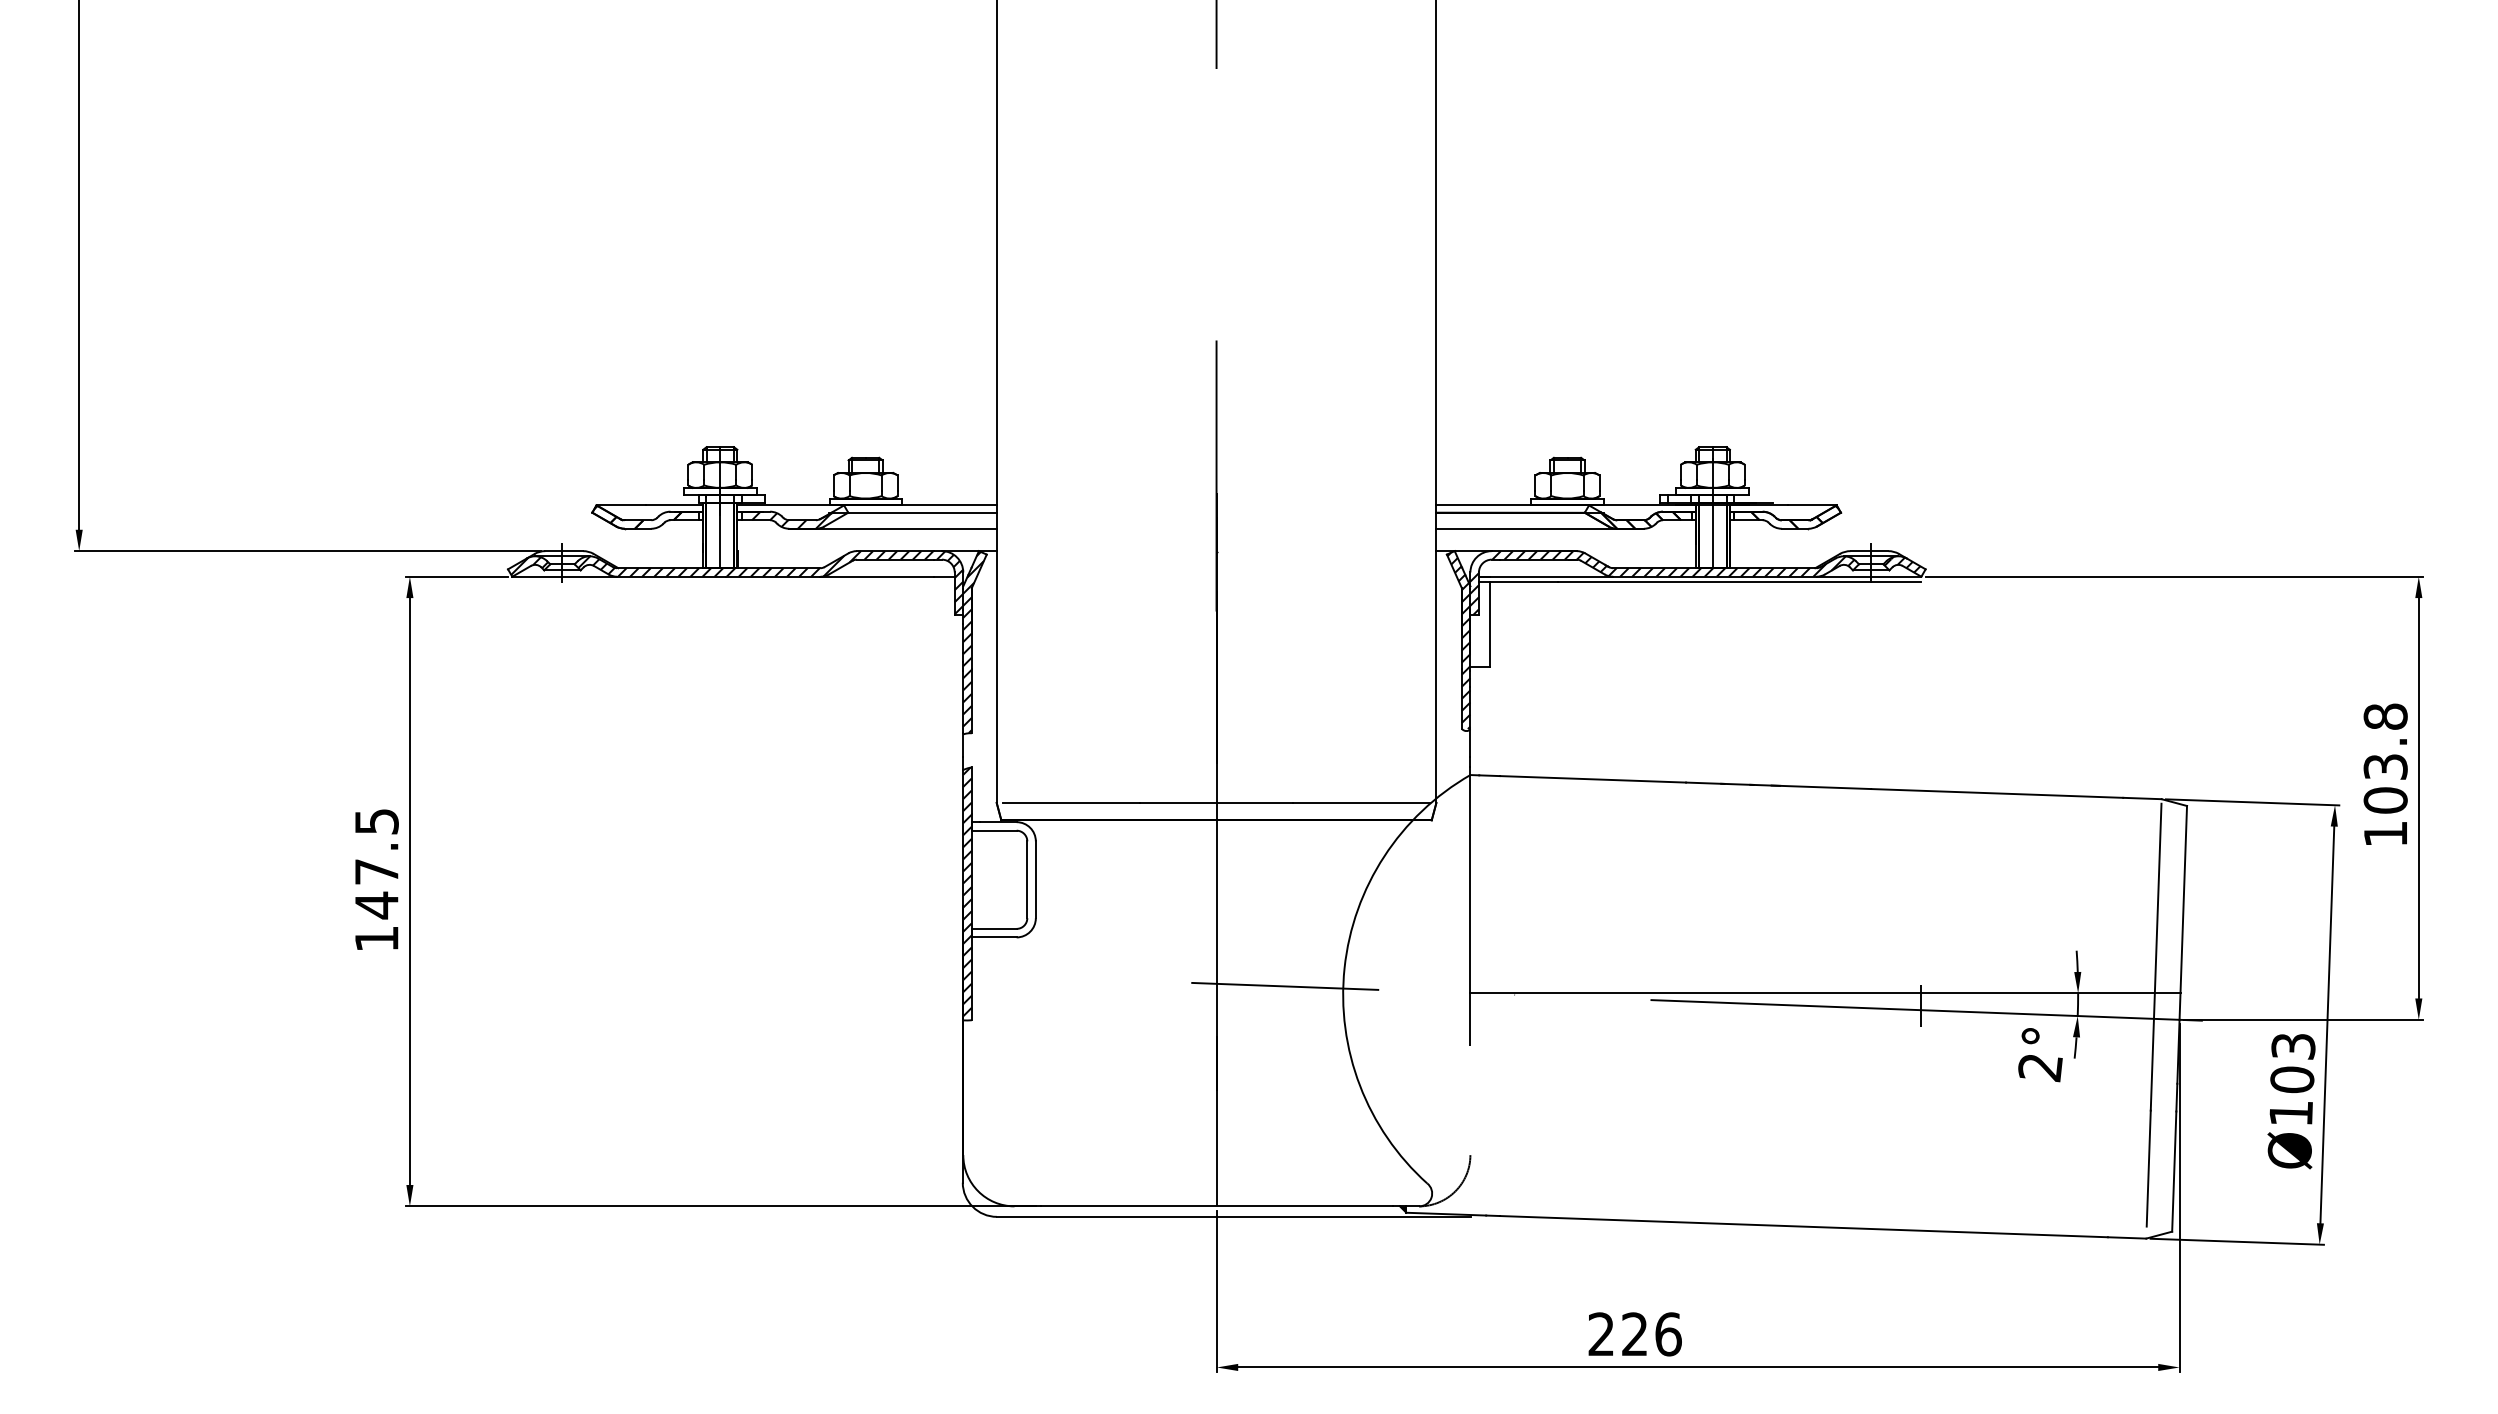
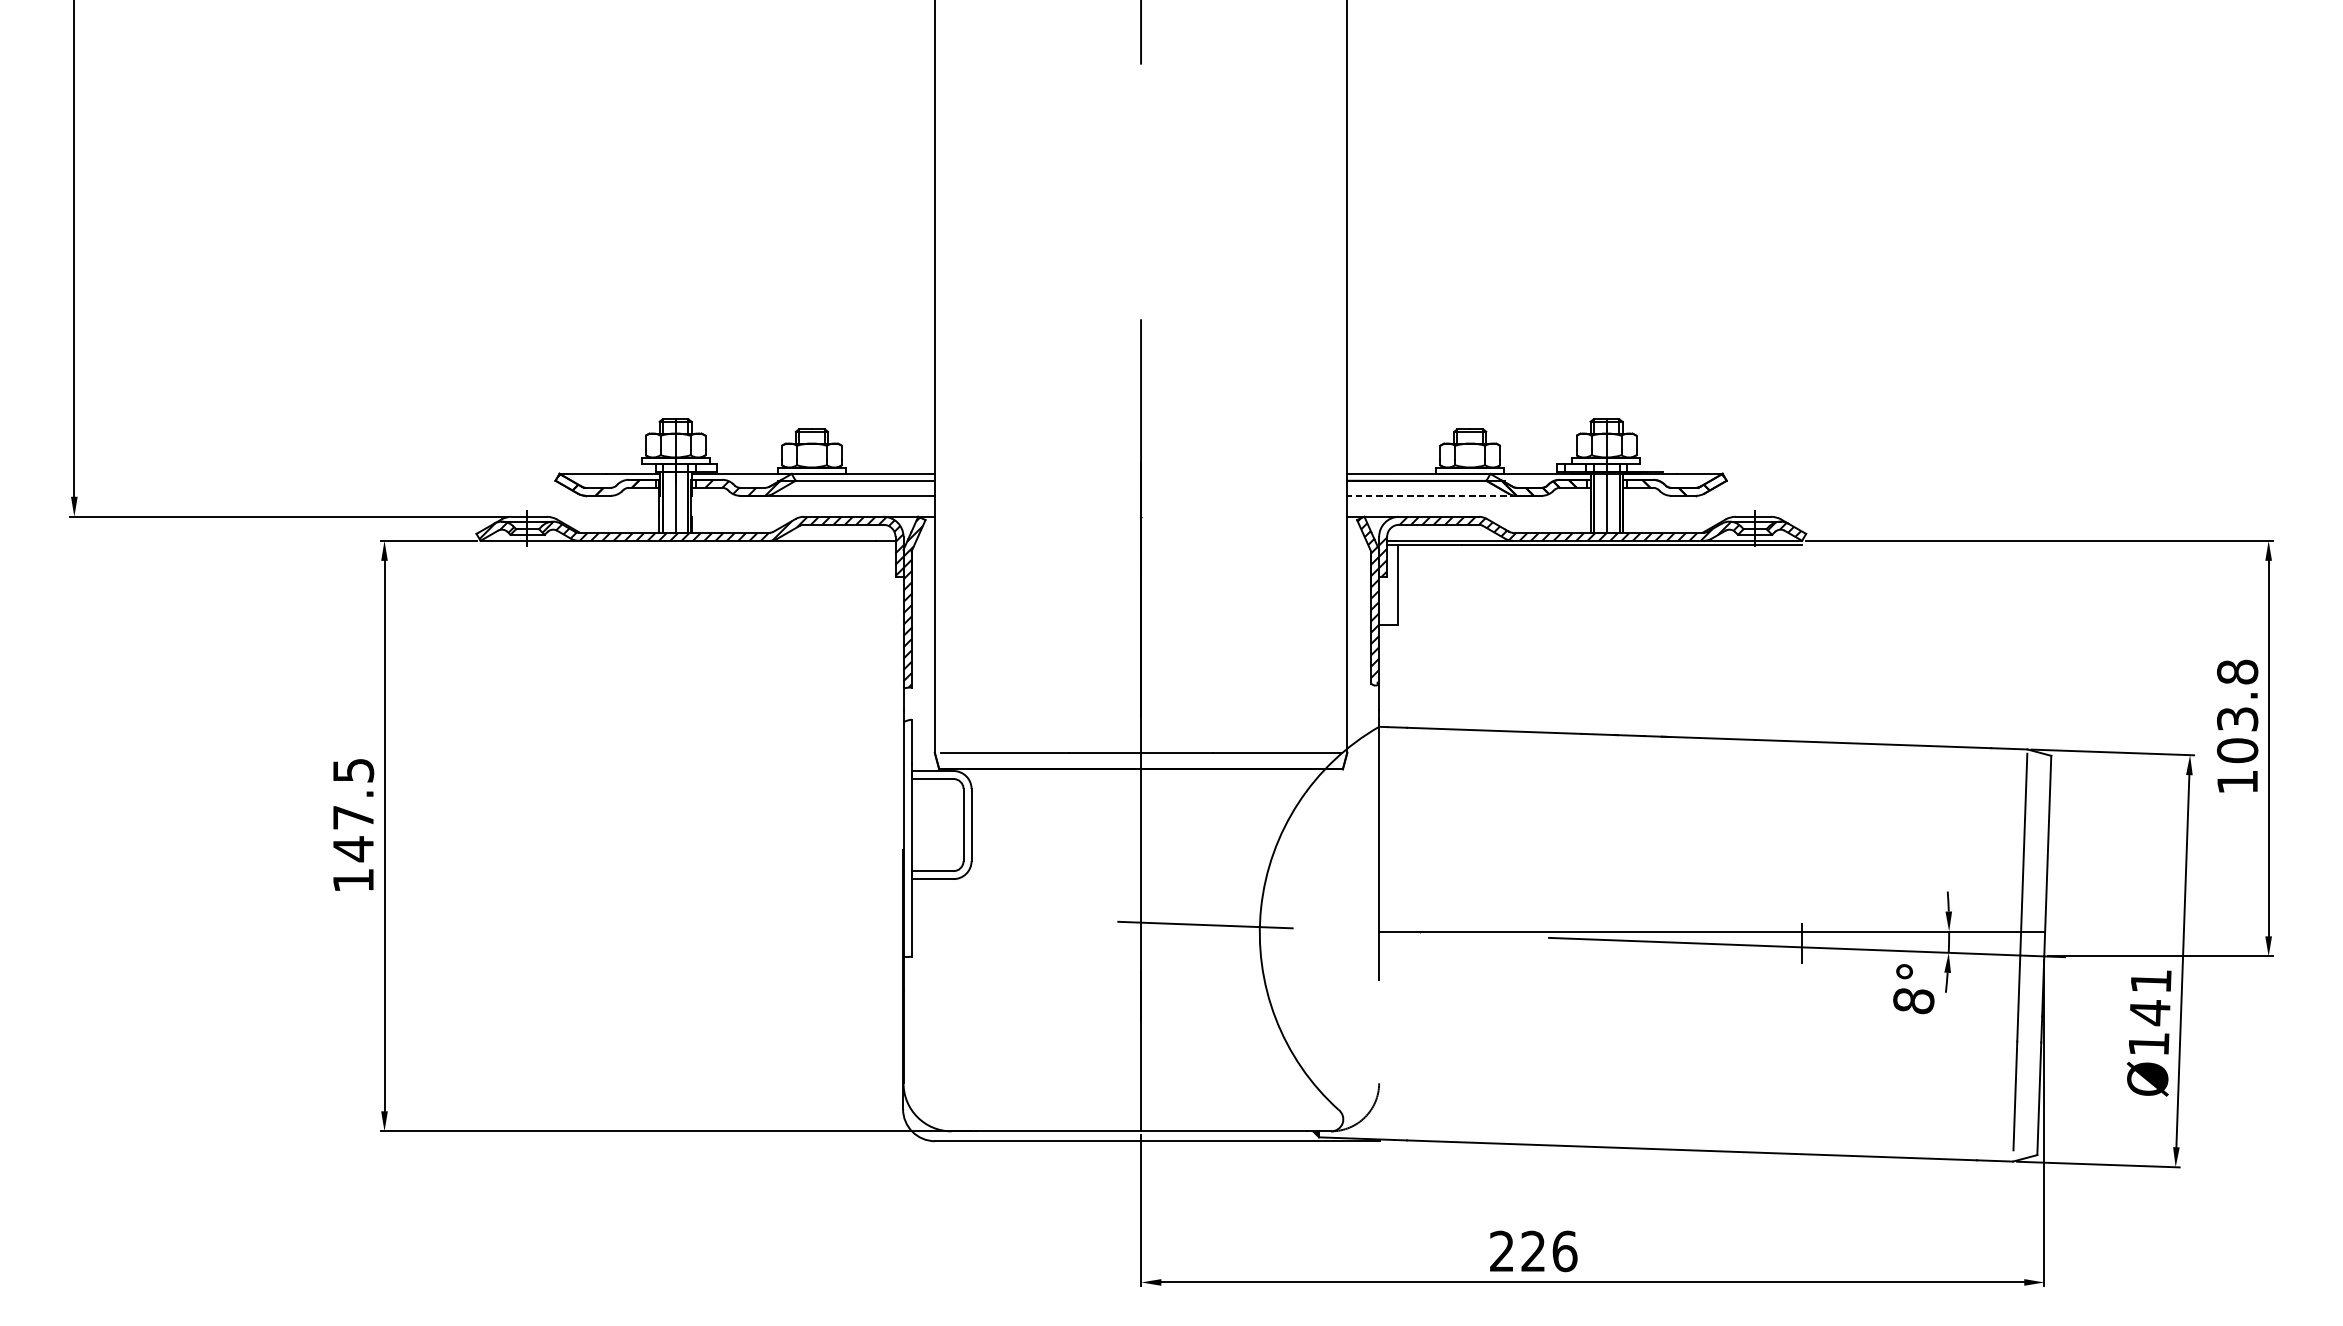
line: (1526, 528) -> (1431, 495), solid -> dashed
hatch: (967, 893) -> (907, 837), removed
text: (2292, 1064) -> (2150, 998), Ø103 -> Ø141
text: (2040, 1067) -> (1913, 1001), 2° -> 8°

